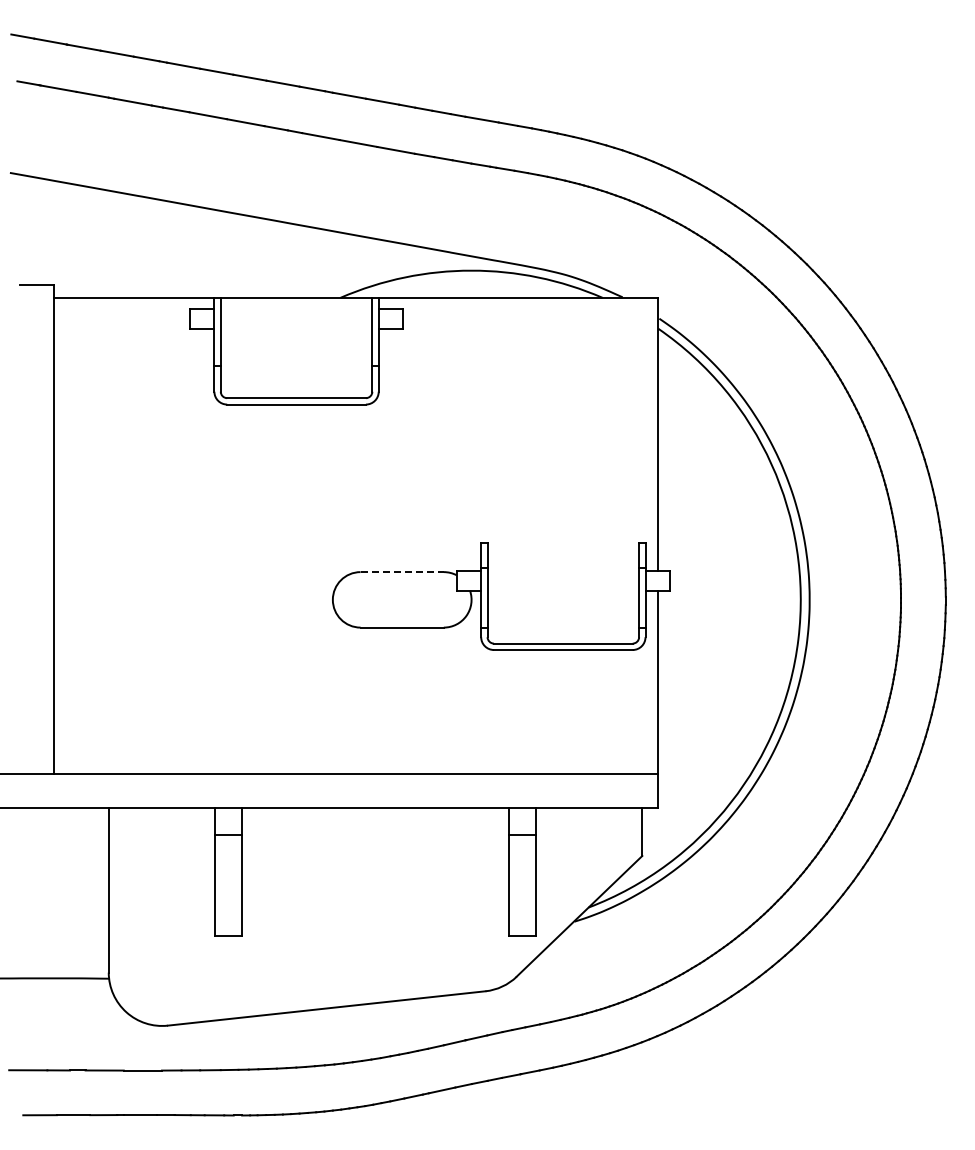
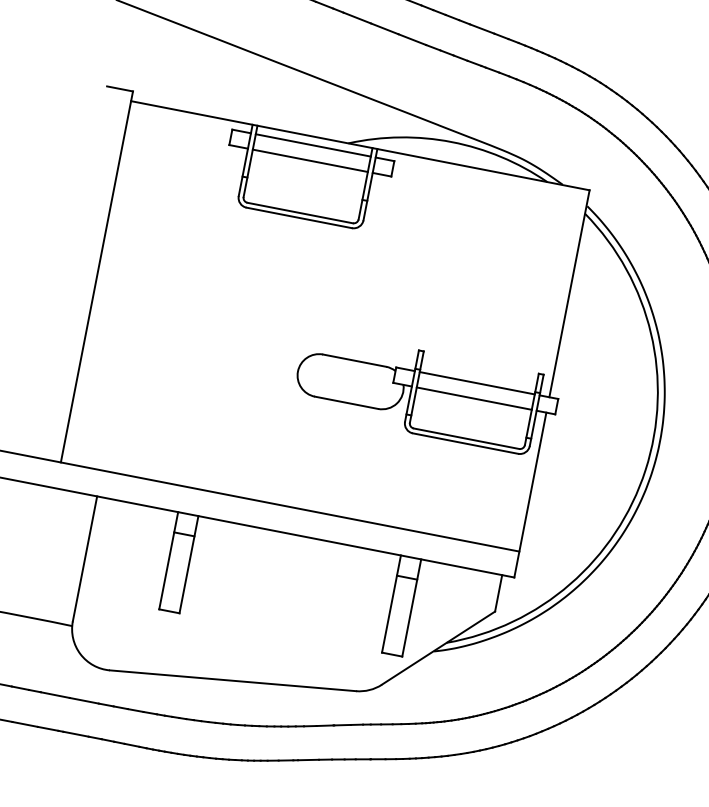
line: (296, 309) -> (313, 145), added
line: (296, 329) -> (310, 160), added
line: (563, 570) -> (477, 383), added
line: (402, 572) -> (354, 361), dashed -> solid
line: (563, 590) -> (474, 398), added

